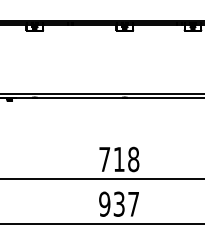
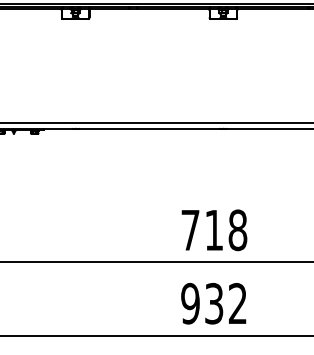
text: (133, 203) -> (237, 302), 937 -> 932

